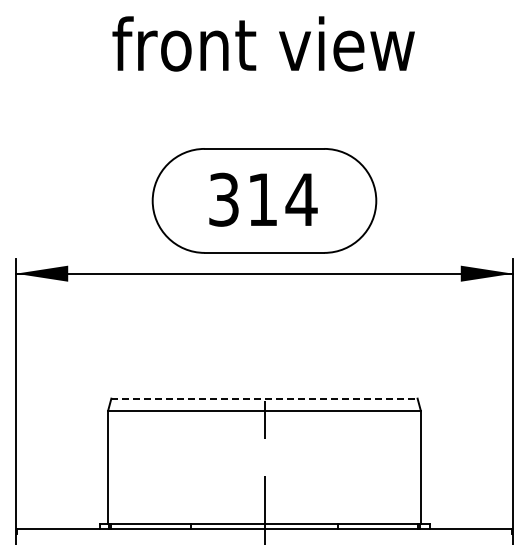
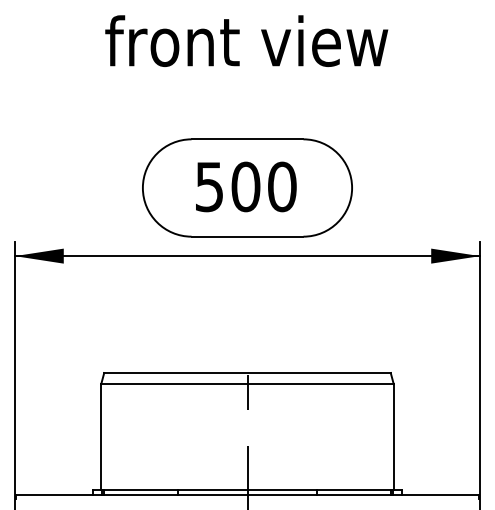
text: (263, 199) -> (246, 186), 314 -> 500
line: (265, 398) -> (248, 372), dashed -> solid

